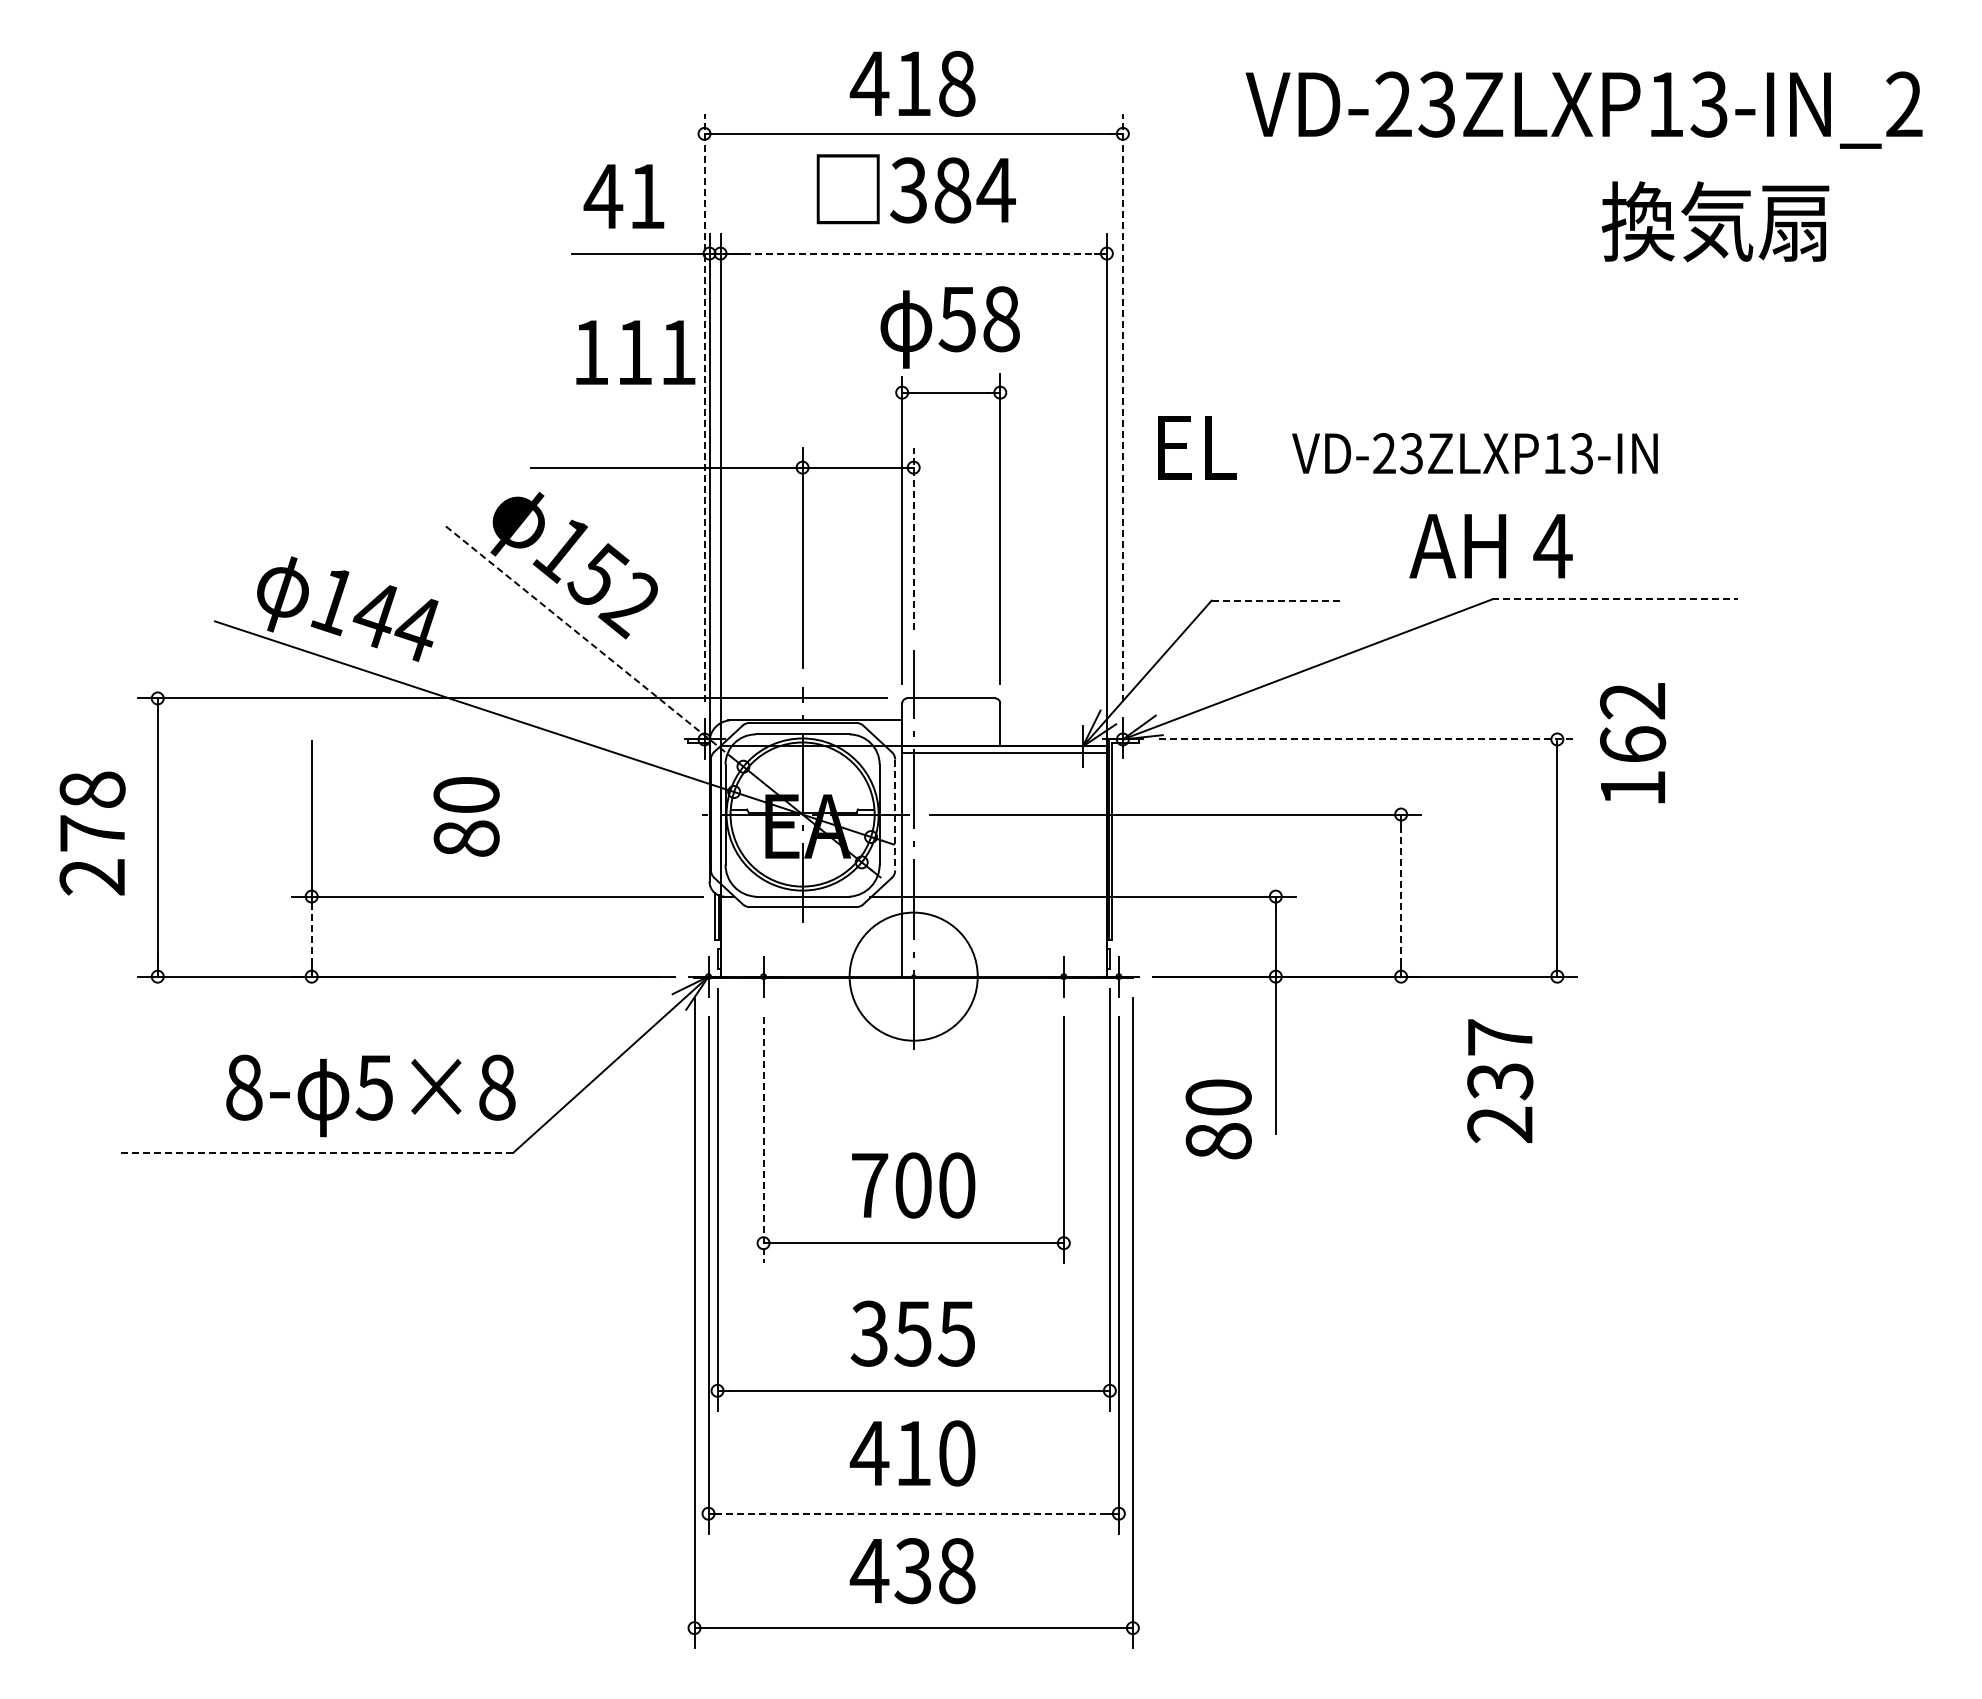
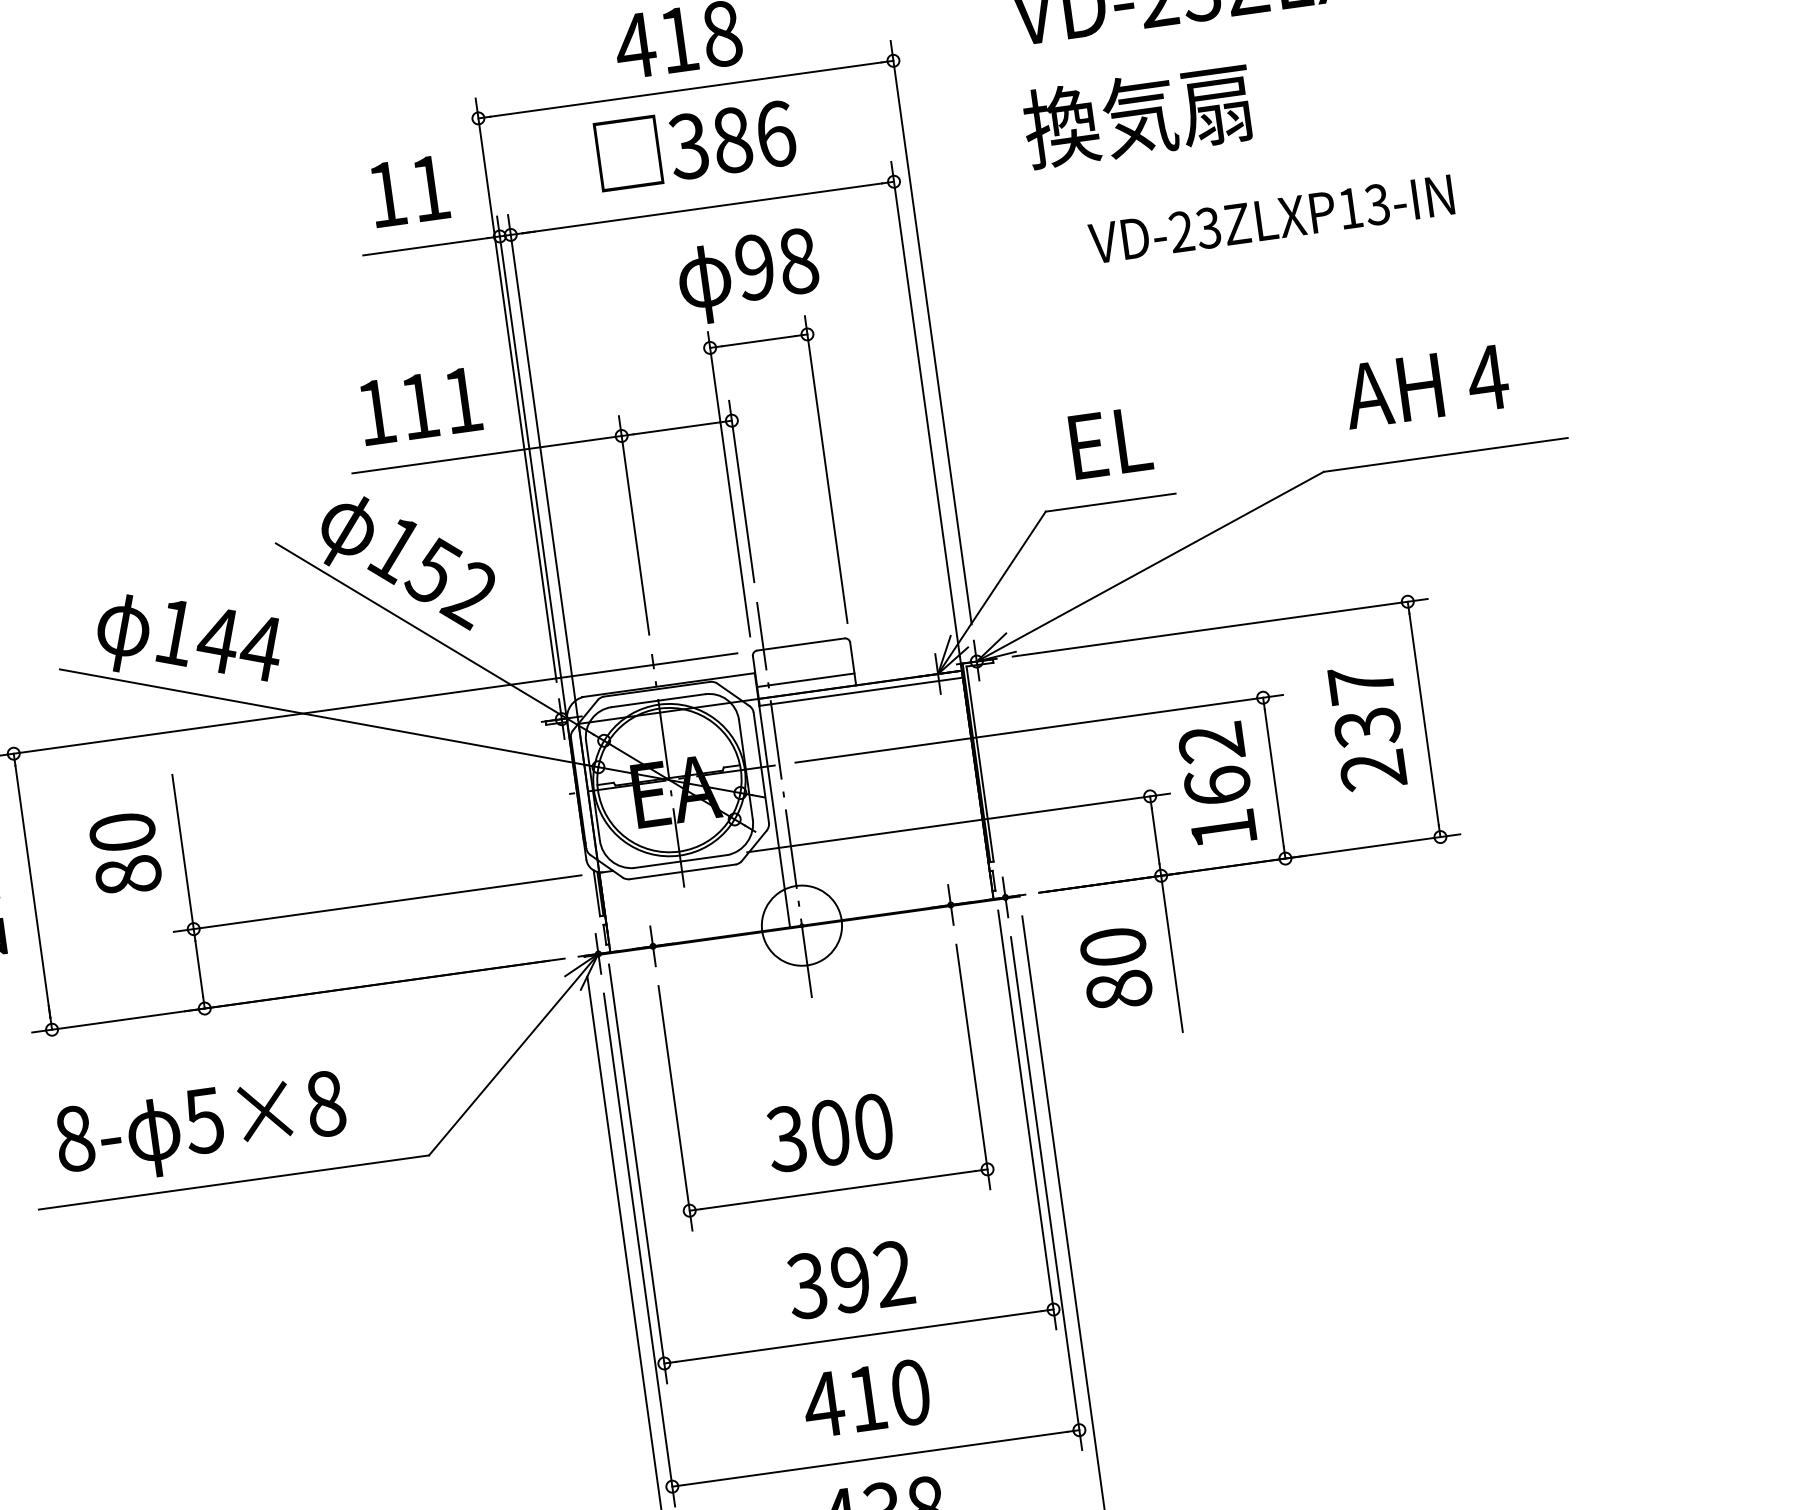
text: (995, 190) -> (774, 134), 384 -> 386
text: (603, 196) -> (386, 194), 41 -> 11
text: (1715, 221) -> (1138, 115), moved
line: (914, 253) -> (703, 208), dashed -> solid
text: (956, 319) -> (753, 267), 58 -> 98
text: (635, 352) -> (420, 406), moved
line: (704, 407) -> (516, 389), dashed -> solid
line: (1122, 407) -> (930, 332), dashed -> solid
text: (1197, 447) -> (1110, 442), moved
text: (1474, 453) -> (1270, 219), moved
line: (913, 538) -> (741, 491), dashed -> solid
text: (1490, 546) -> (1425, 386), moved
line: (1615, 599) -> (1446, 454), dashed -> solid
line: (1277, 600) -> (1111, 502), dashed -> solid
line: (590, 643) -> (435, 639), dashed -> solid
line: (951, 734) -> (806, 680), added
line: (1368, 739) -> (1220, 627), dashed -> solid
text: (1633, 743) -> (1217, 784), moved
line: (895, 815) -> (761, 768), dashed -> solid
text: (466, 816) -> (125, 853), moved
line: (1401, 895) -> (1274, 777), dashed -> solid
line: (311, 936) -> (199, 968), dashed -> solid
circle: (913, 976) -> (801, 925), size x0.62
text: (1500, 1081) -> (1367, 727), moved
text: (370, 1095) -> (201, 1129), moved
text: (1218, 1119) -> (1116, 968), moved
line: (763, 1140) -> (675, 1108), dashed -> solid
line: (316, 1152) -> (233, 1182), dashed -> solid
text: (869, 1185) -> (786, 1138), 700 -> 300
text: (934, 1333) -> (871, 1276), 355 -> 392
line: (913, 1513) -> (875, 1458), dashed -> solid

